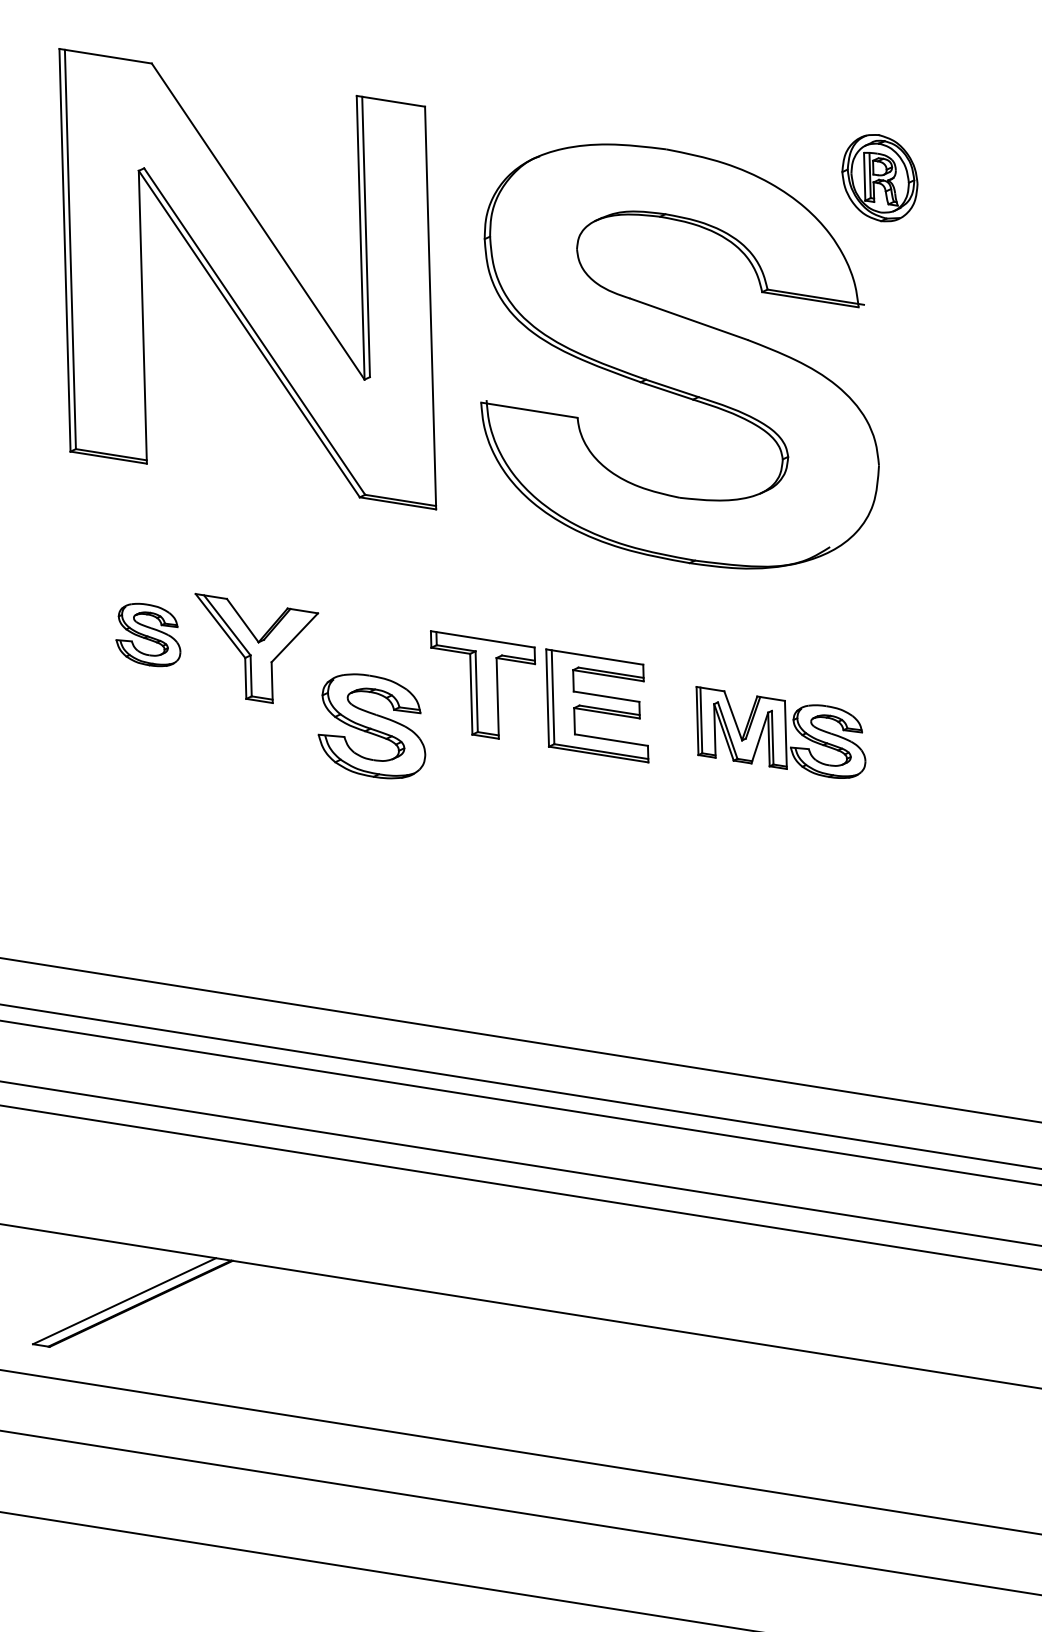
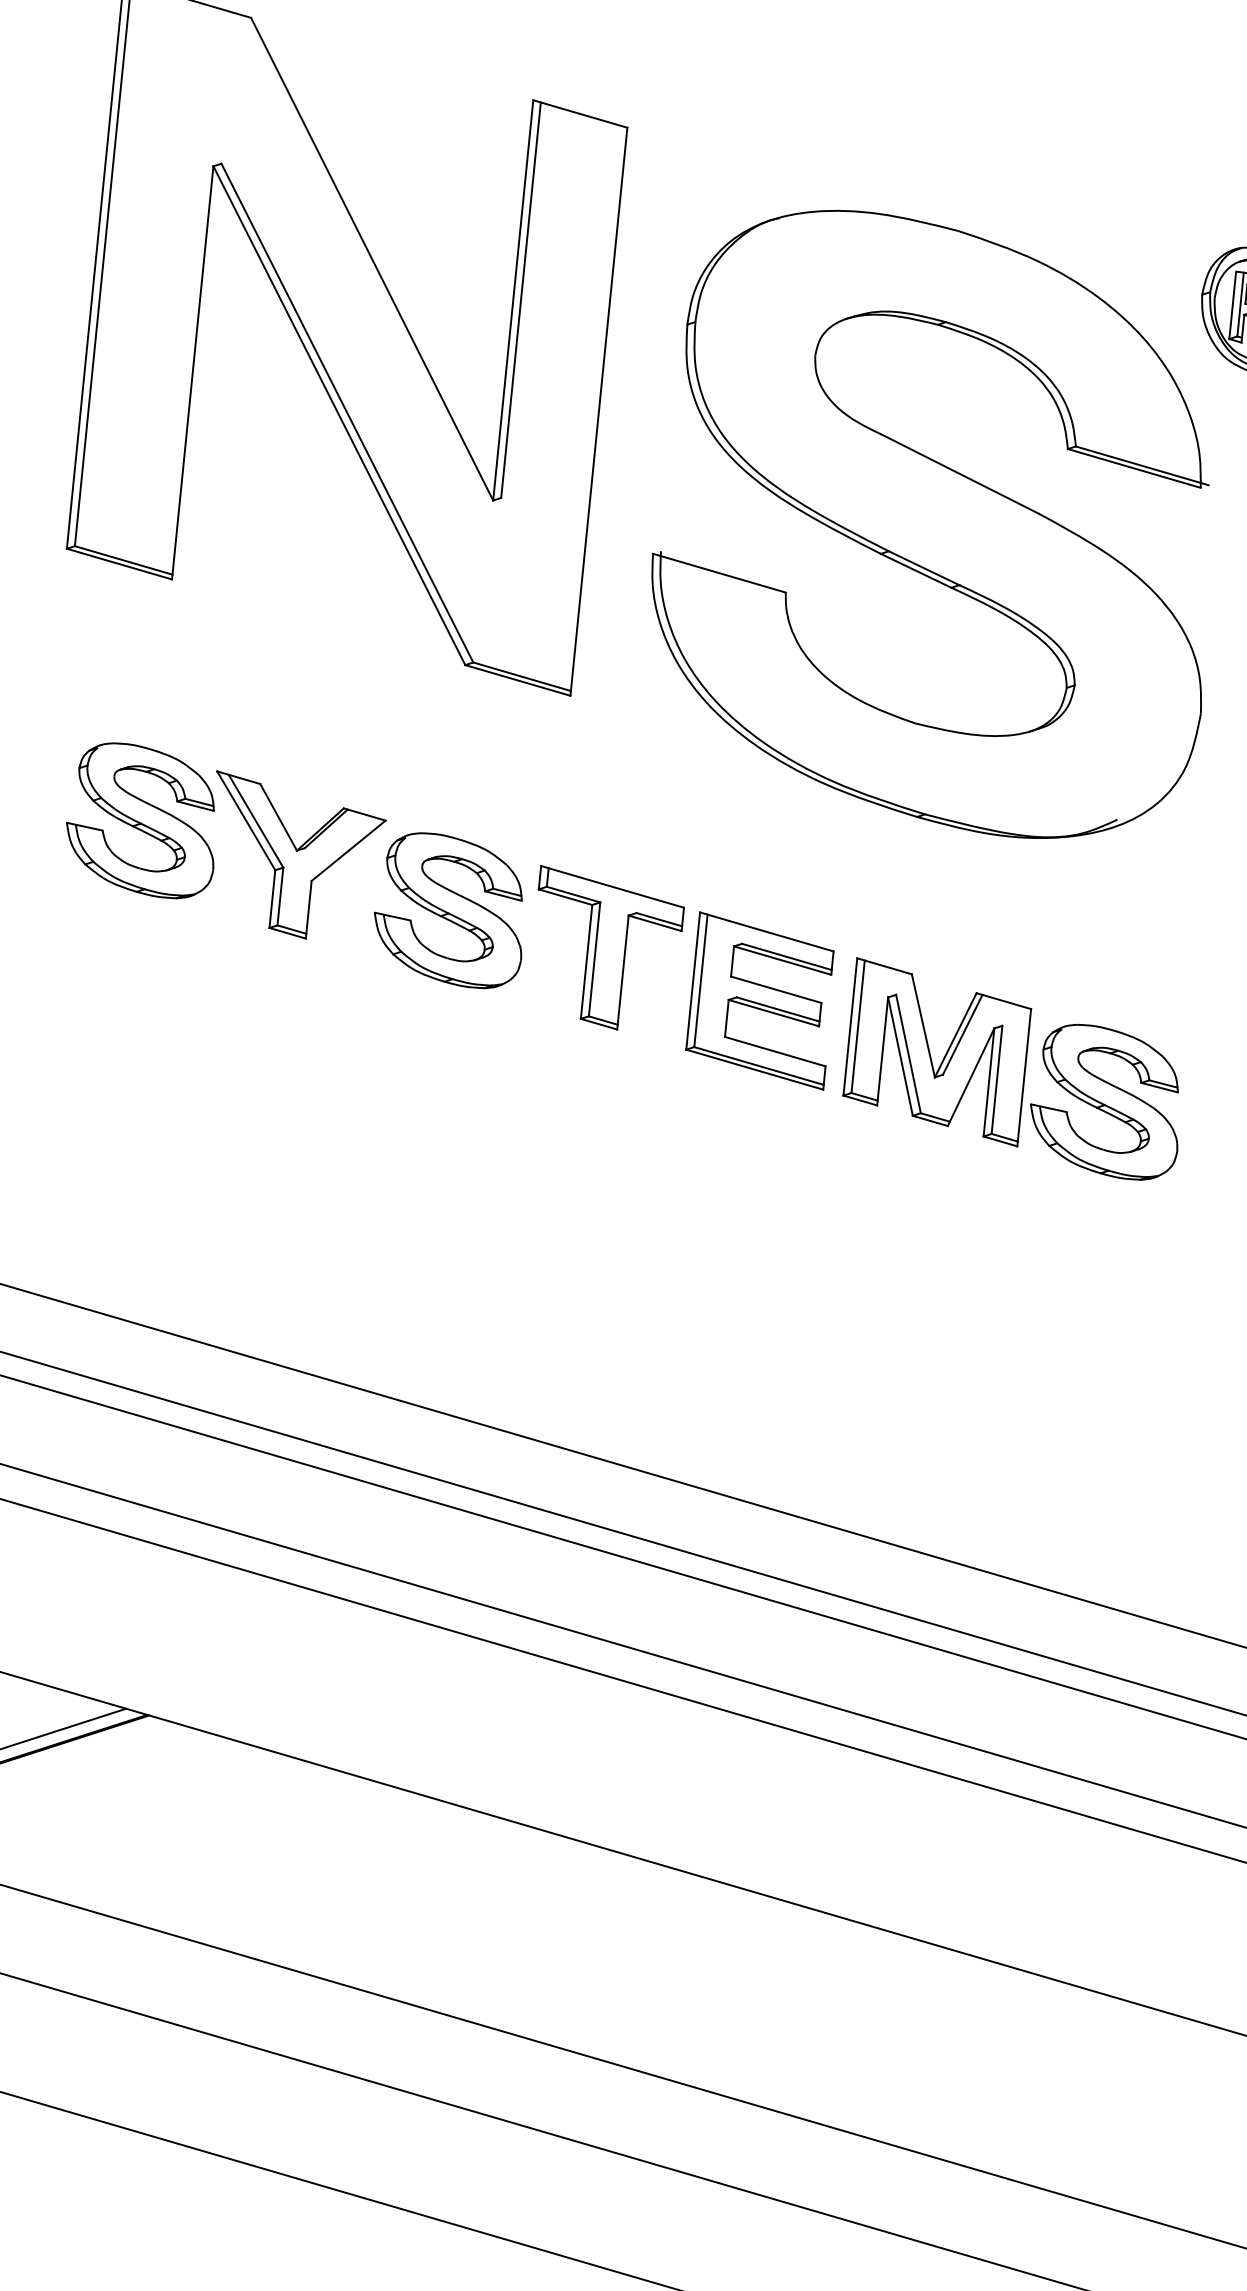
part: (148, 634) -> (143, 819), size x1.67
part: (371, 726) -> (450, 910), moved
part: (780, 732) -> (1014, 1071), size x1.43

